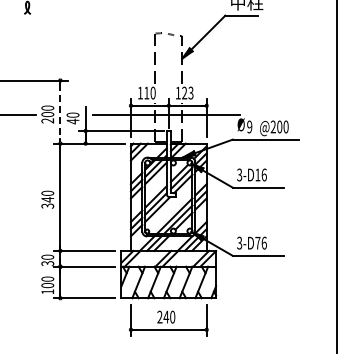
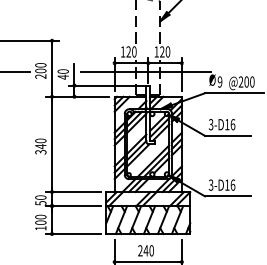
text: (146, 92) -> (128, 51), 110 -> 120
text: (190, 92) -> (167, 51), 123 -> 120
line: (60, 112) -> (52, 69), dashed -> solid
text: (257, 242) -> (226, 184), 3-D76 -> 3-D16
text: (46, 263) -> (39, 203), 30 -> 50

